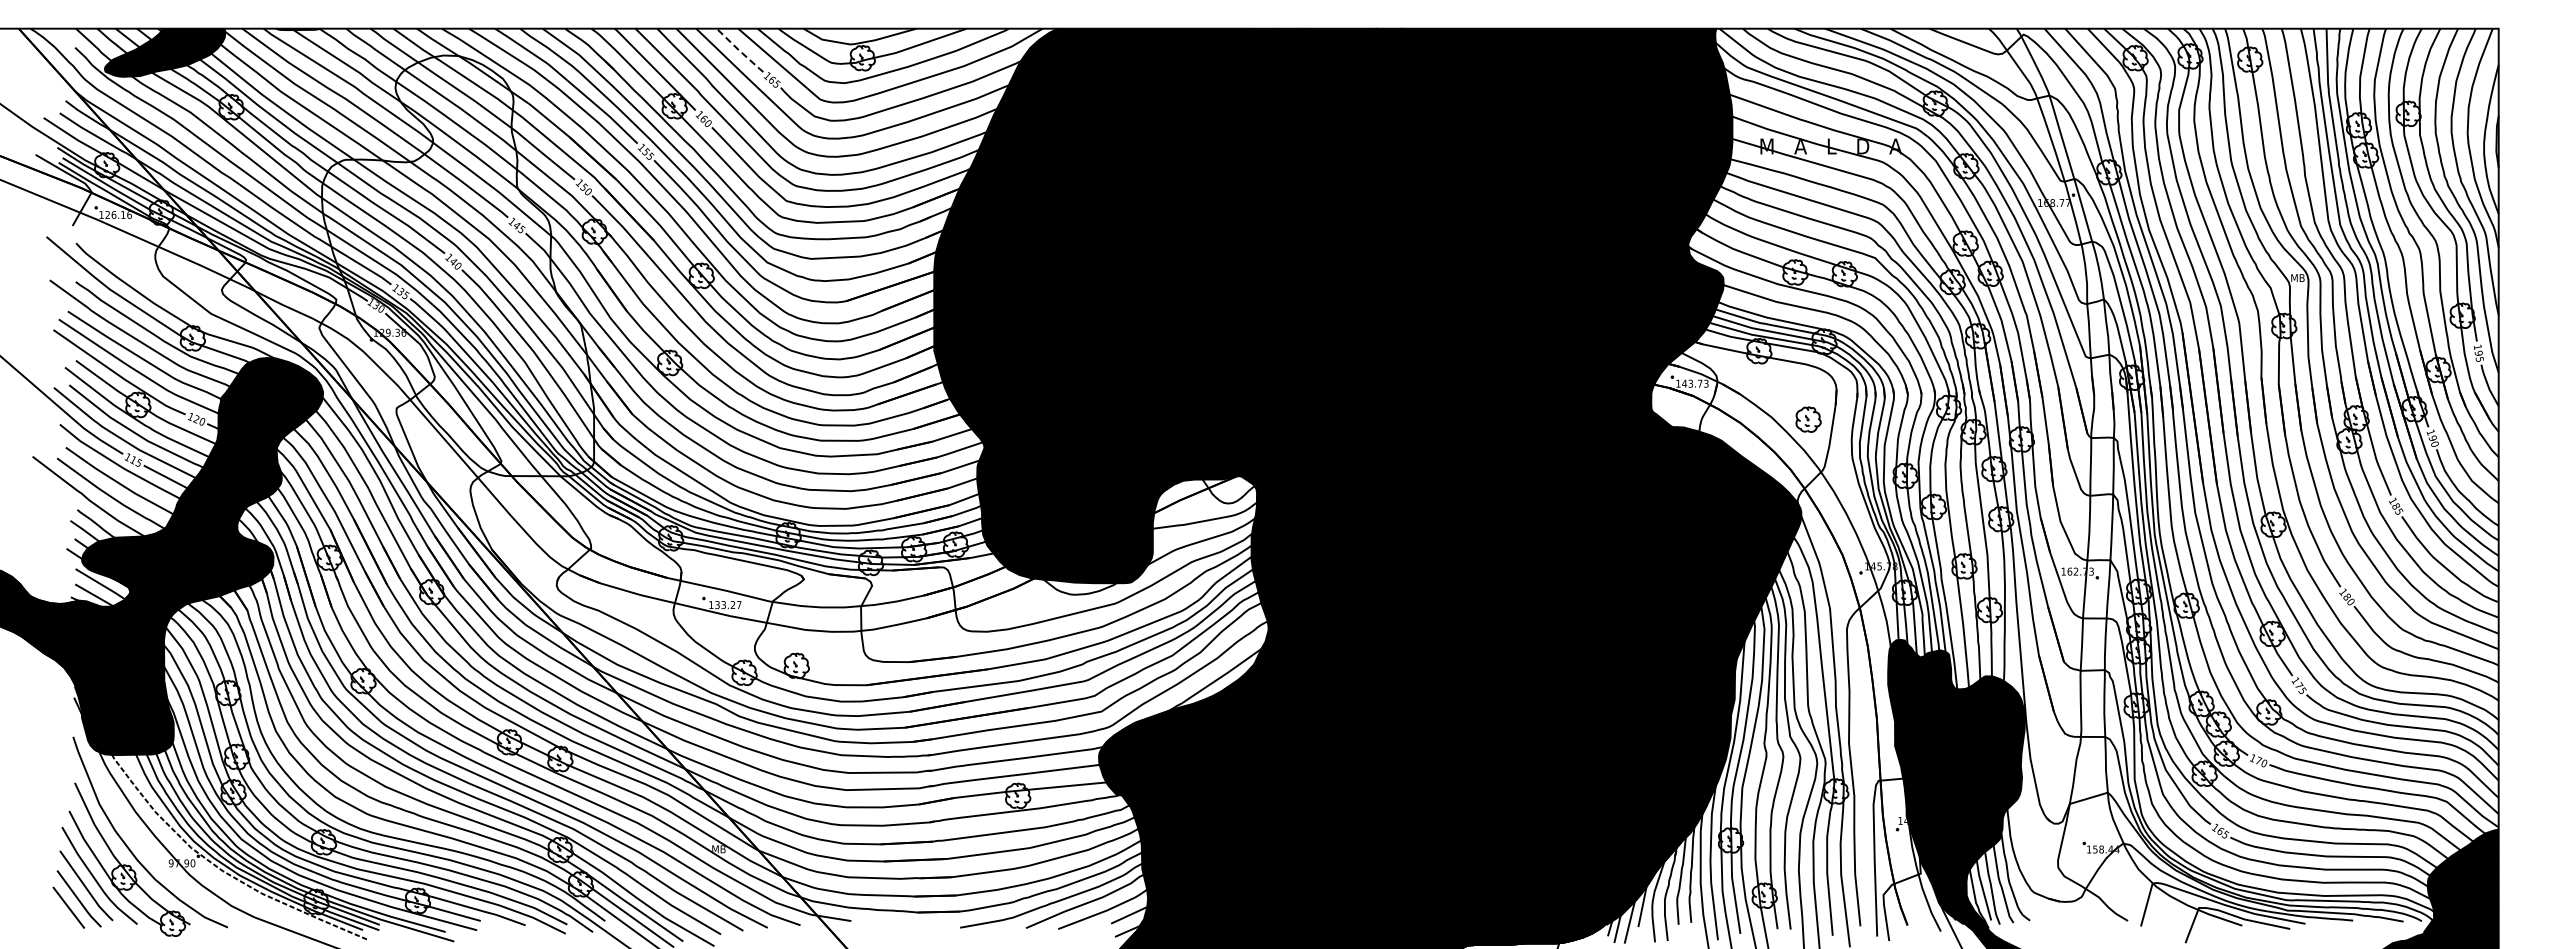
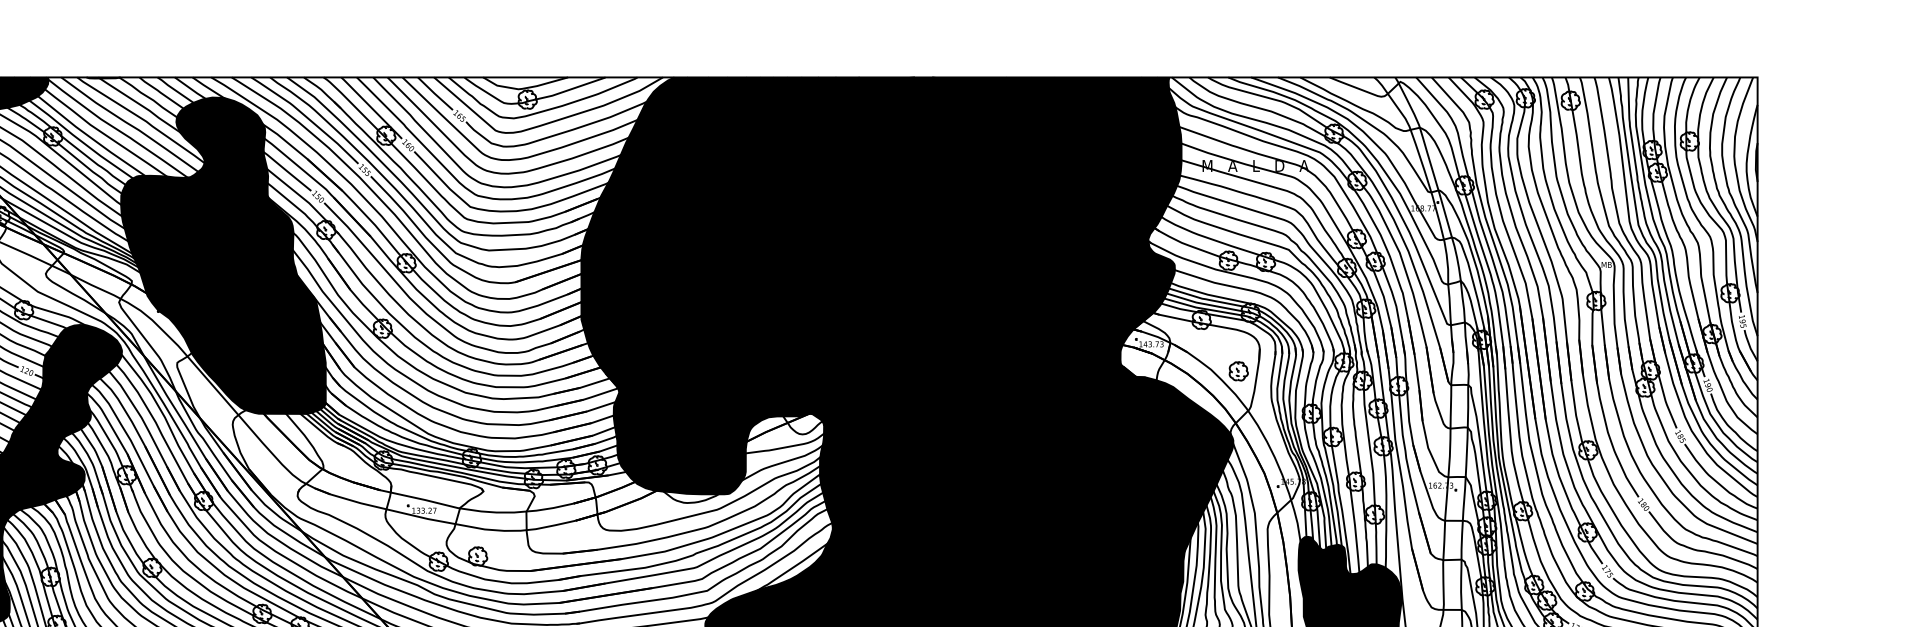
line: (739, 50) -> (435, 93), dashed -> solid
fill: (458, 265) -> (223, 255), added

